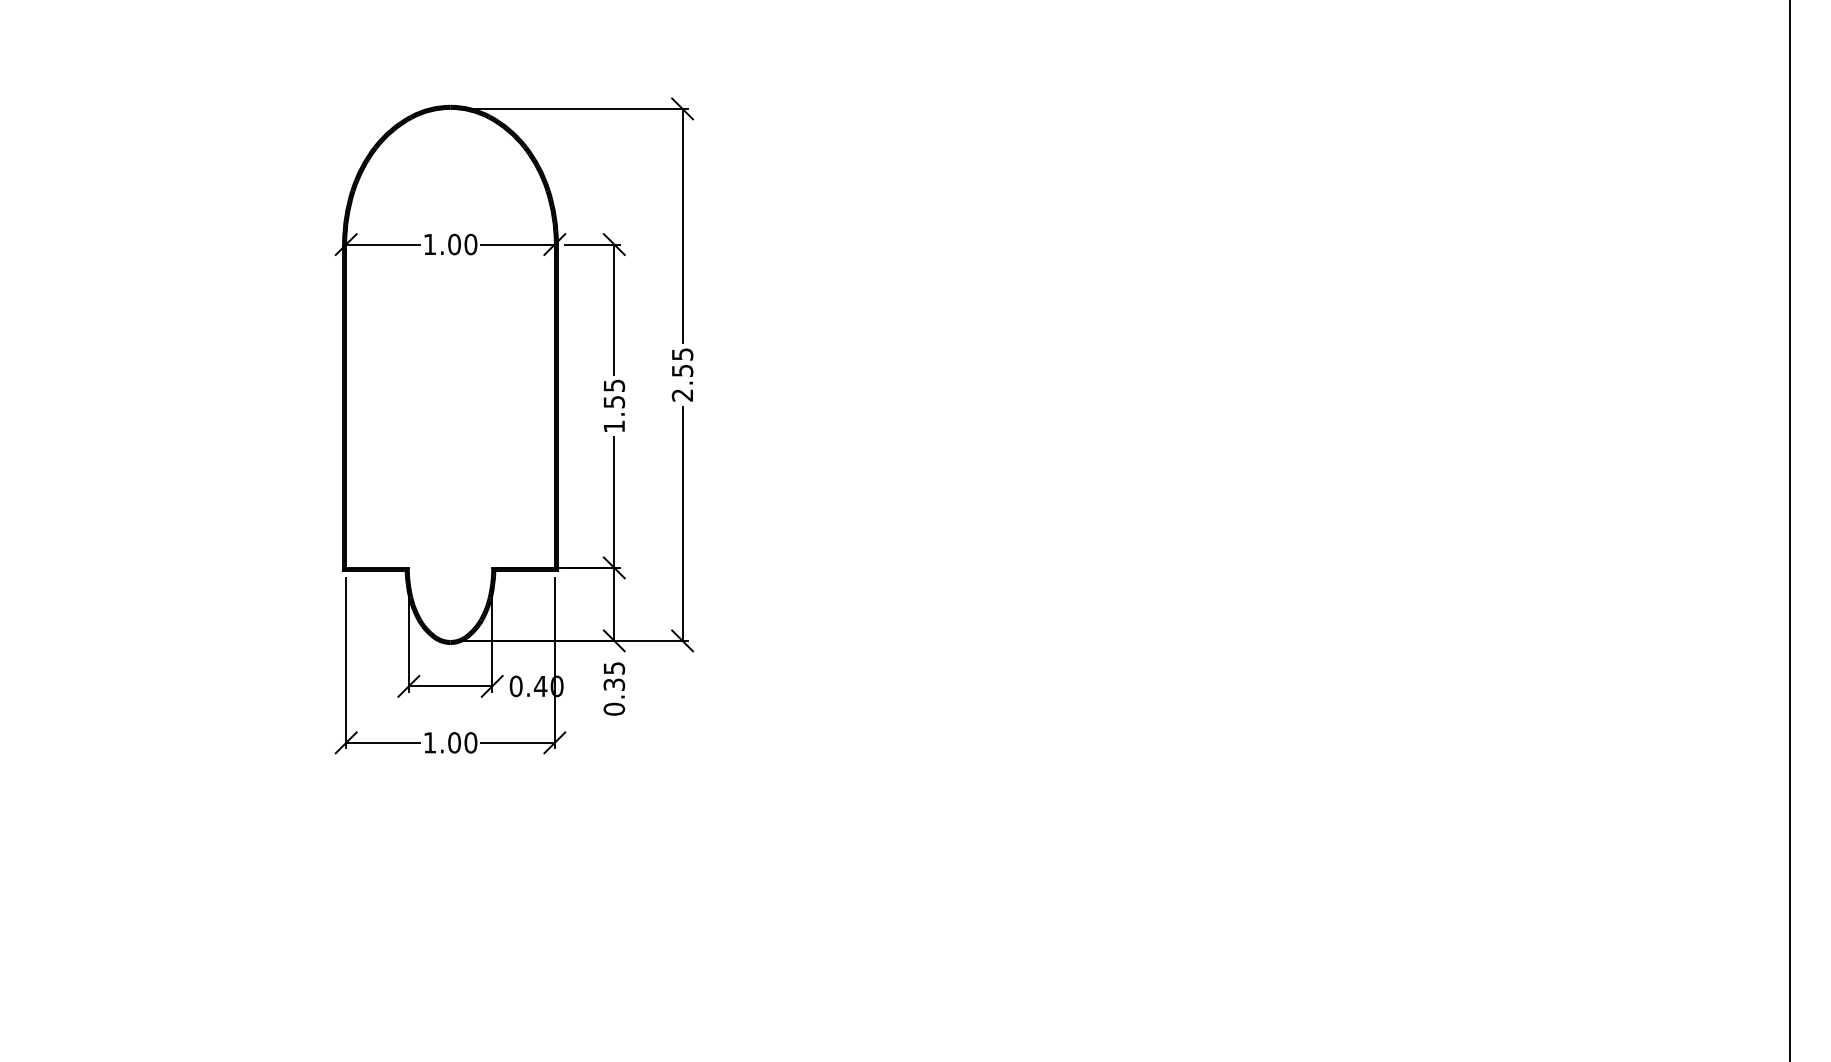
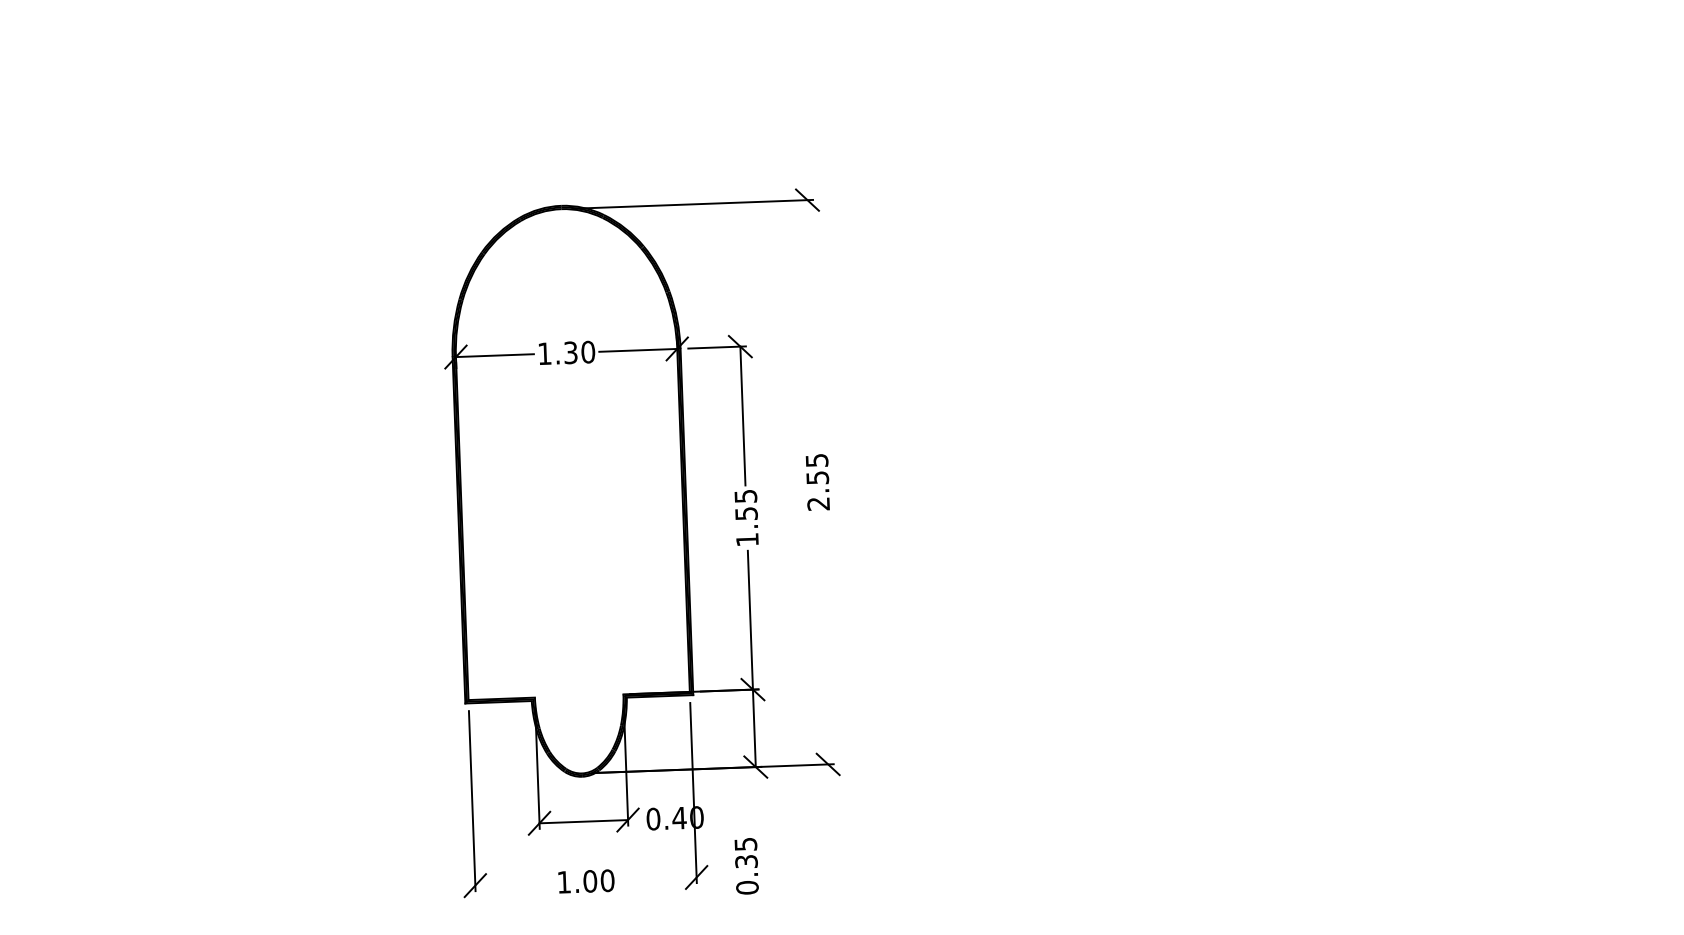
line: (682, 225) -> (811, 323), removed
text: (454, 244) -> (570, 352), 1.00 -> 1.30
line: (682, 523) -> (823, 639), removed
text: (614, 688) -> (746, 865), moved
line: (382, 742) -> (513, 883), removed
line: (517, 742) -> (657, 878), removed

